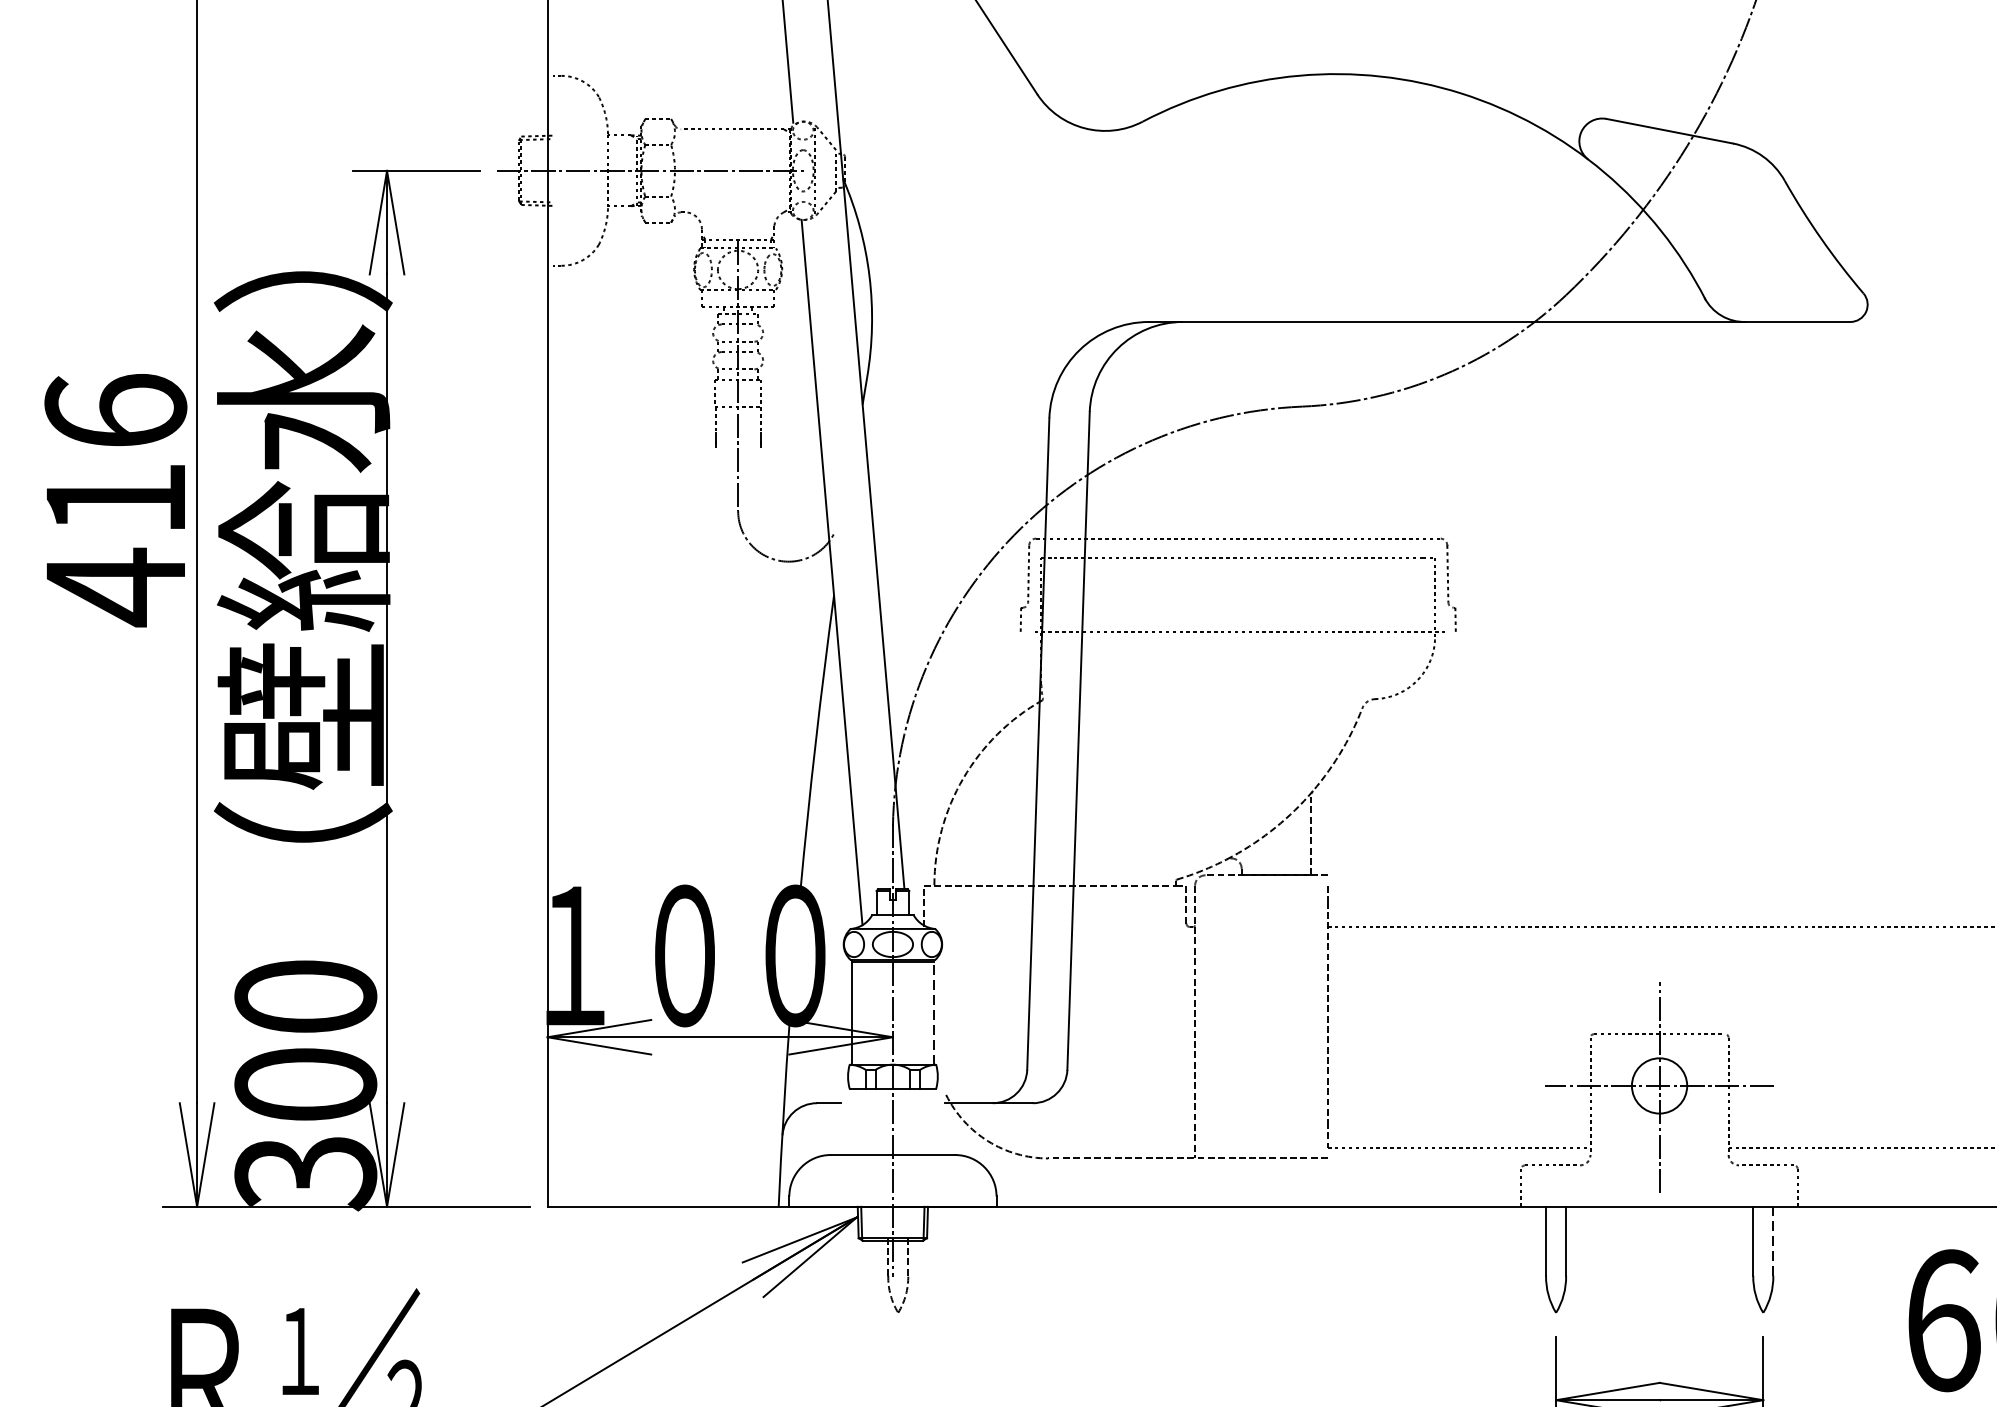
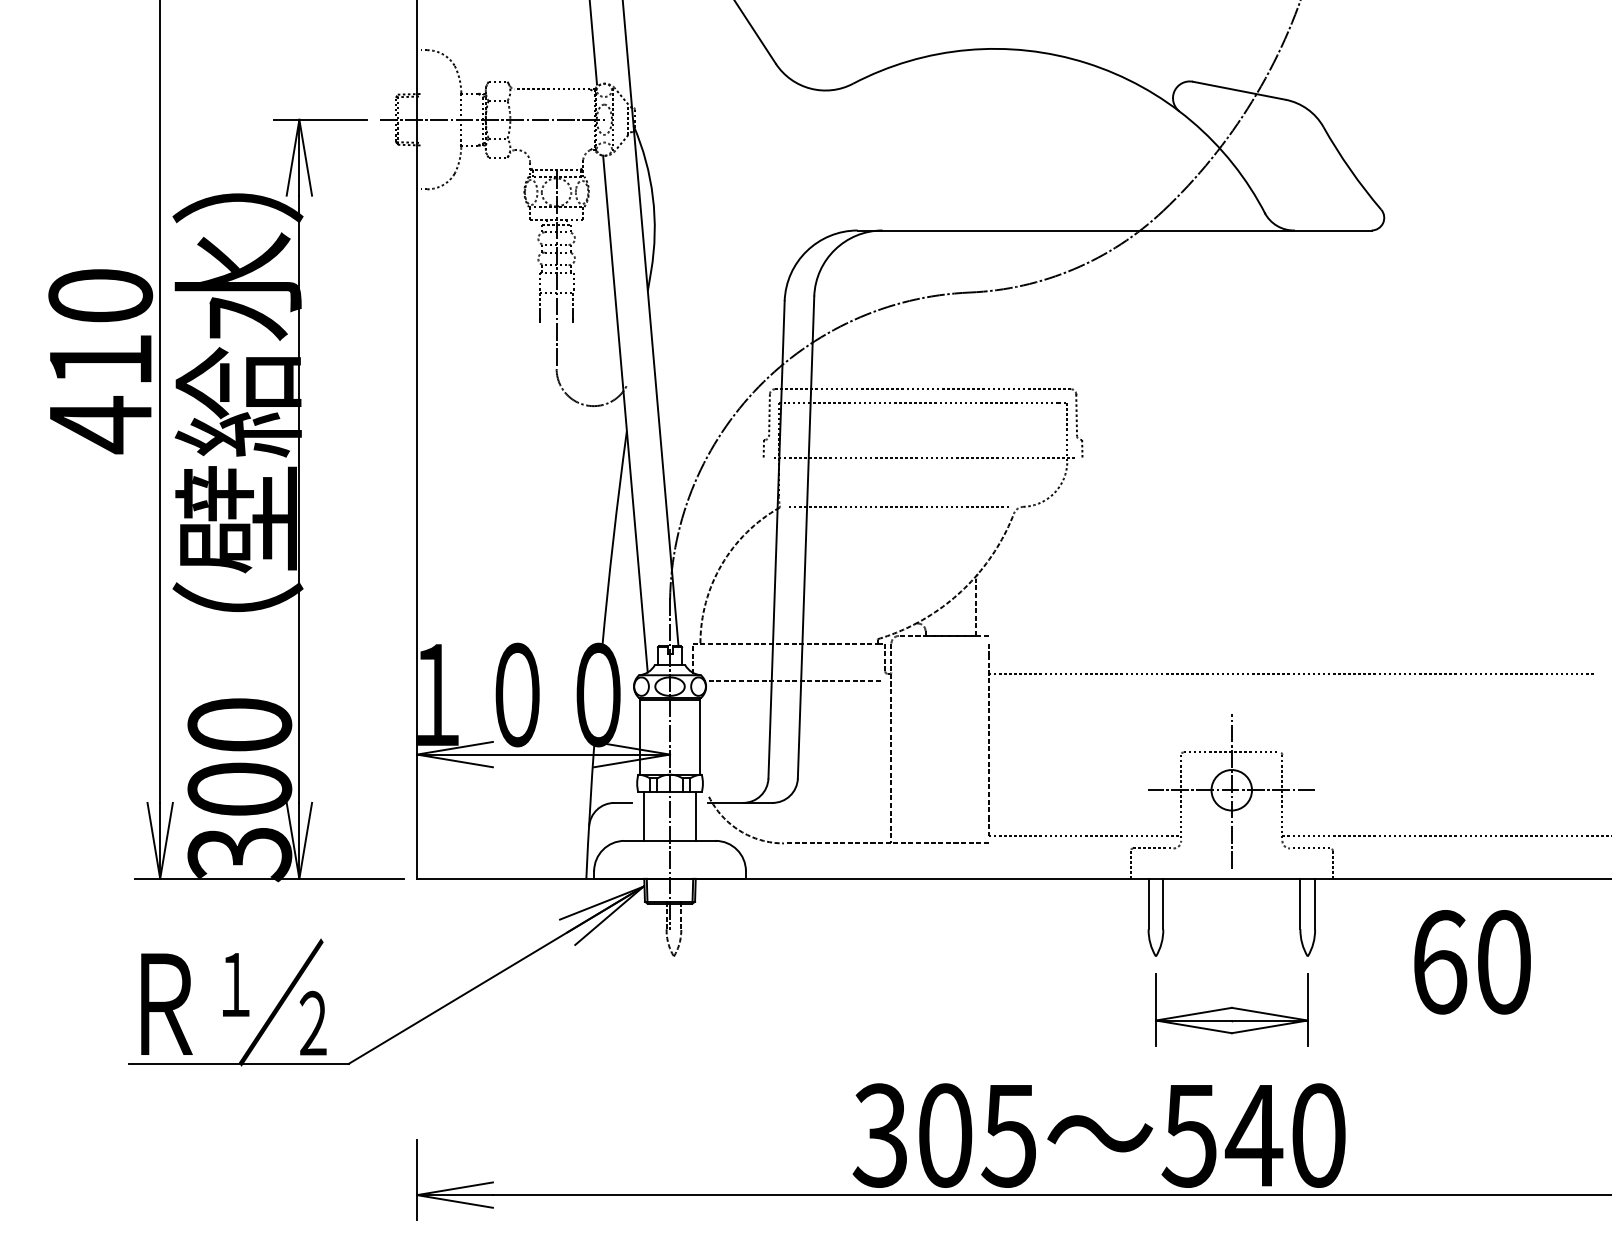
text: (115, 410) -> (100, 295), 416 -> 410
line: (1204, 698) -> (898, 506), added
line: (1058, 937) -> (791, 681), added
line: (934, 1011) -> (700, 735), dashed -> solid
line: (858, 1121) -> (644, 816), added
line: (927, 1121) -> (695, 816), added
line: (1773, 1240) -> (1315, 903), dashed -> solid

